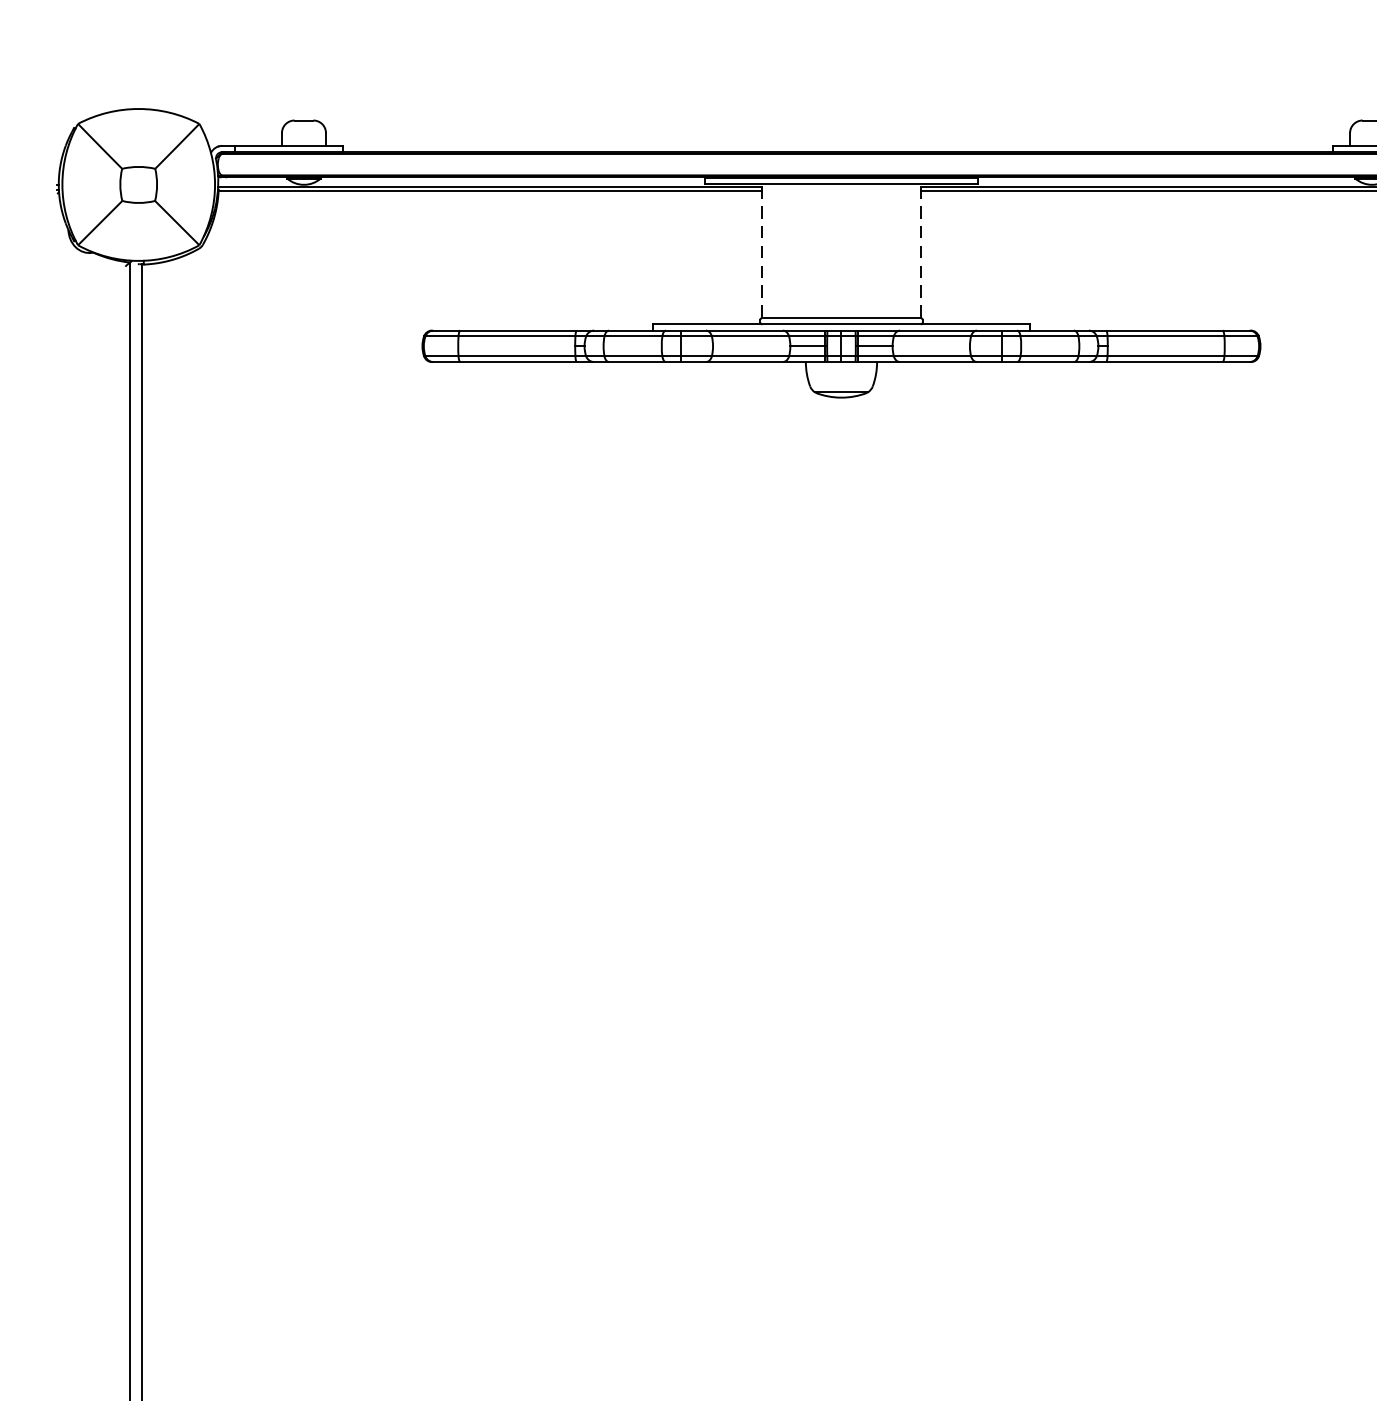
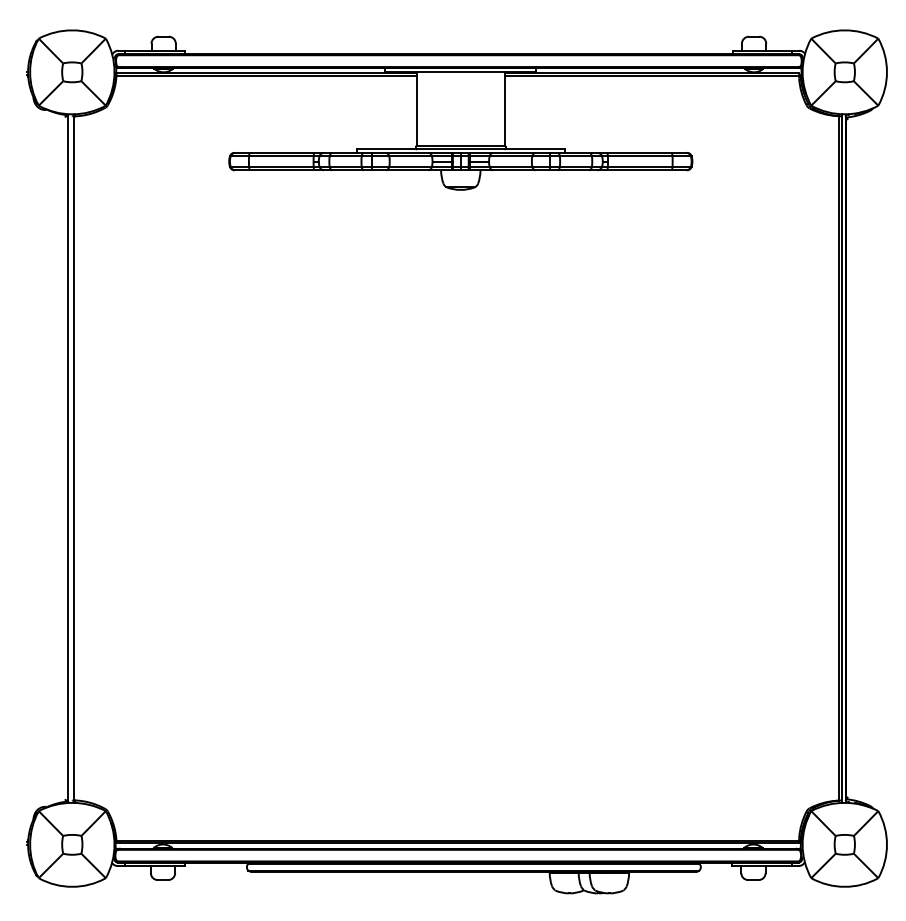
line: (761, 250) -> (416, 108), dashed -> solid
line: (920, 250) -> (504, 108), dashed -> solid

